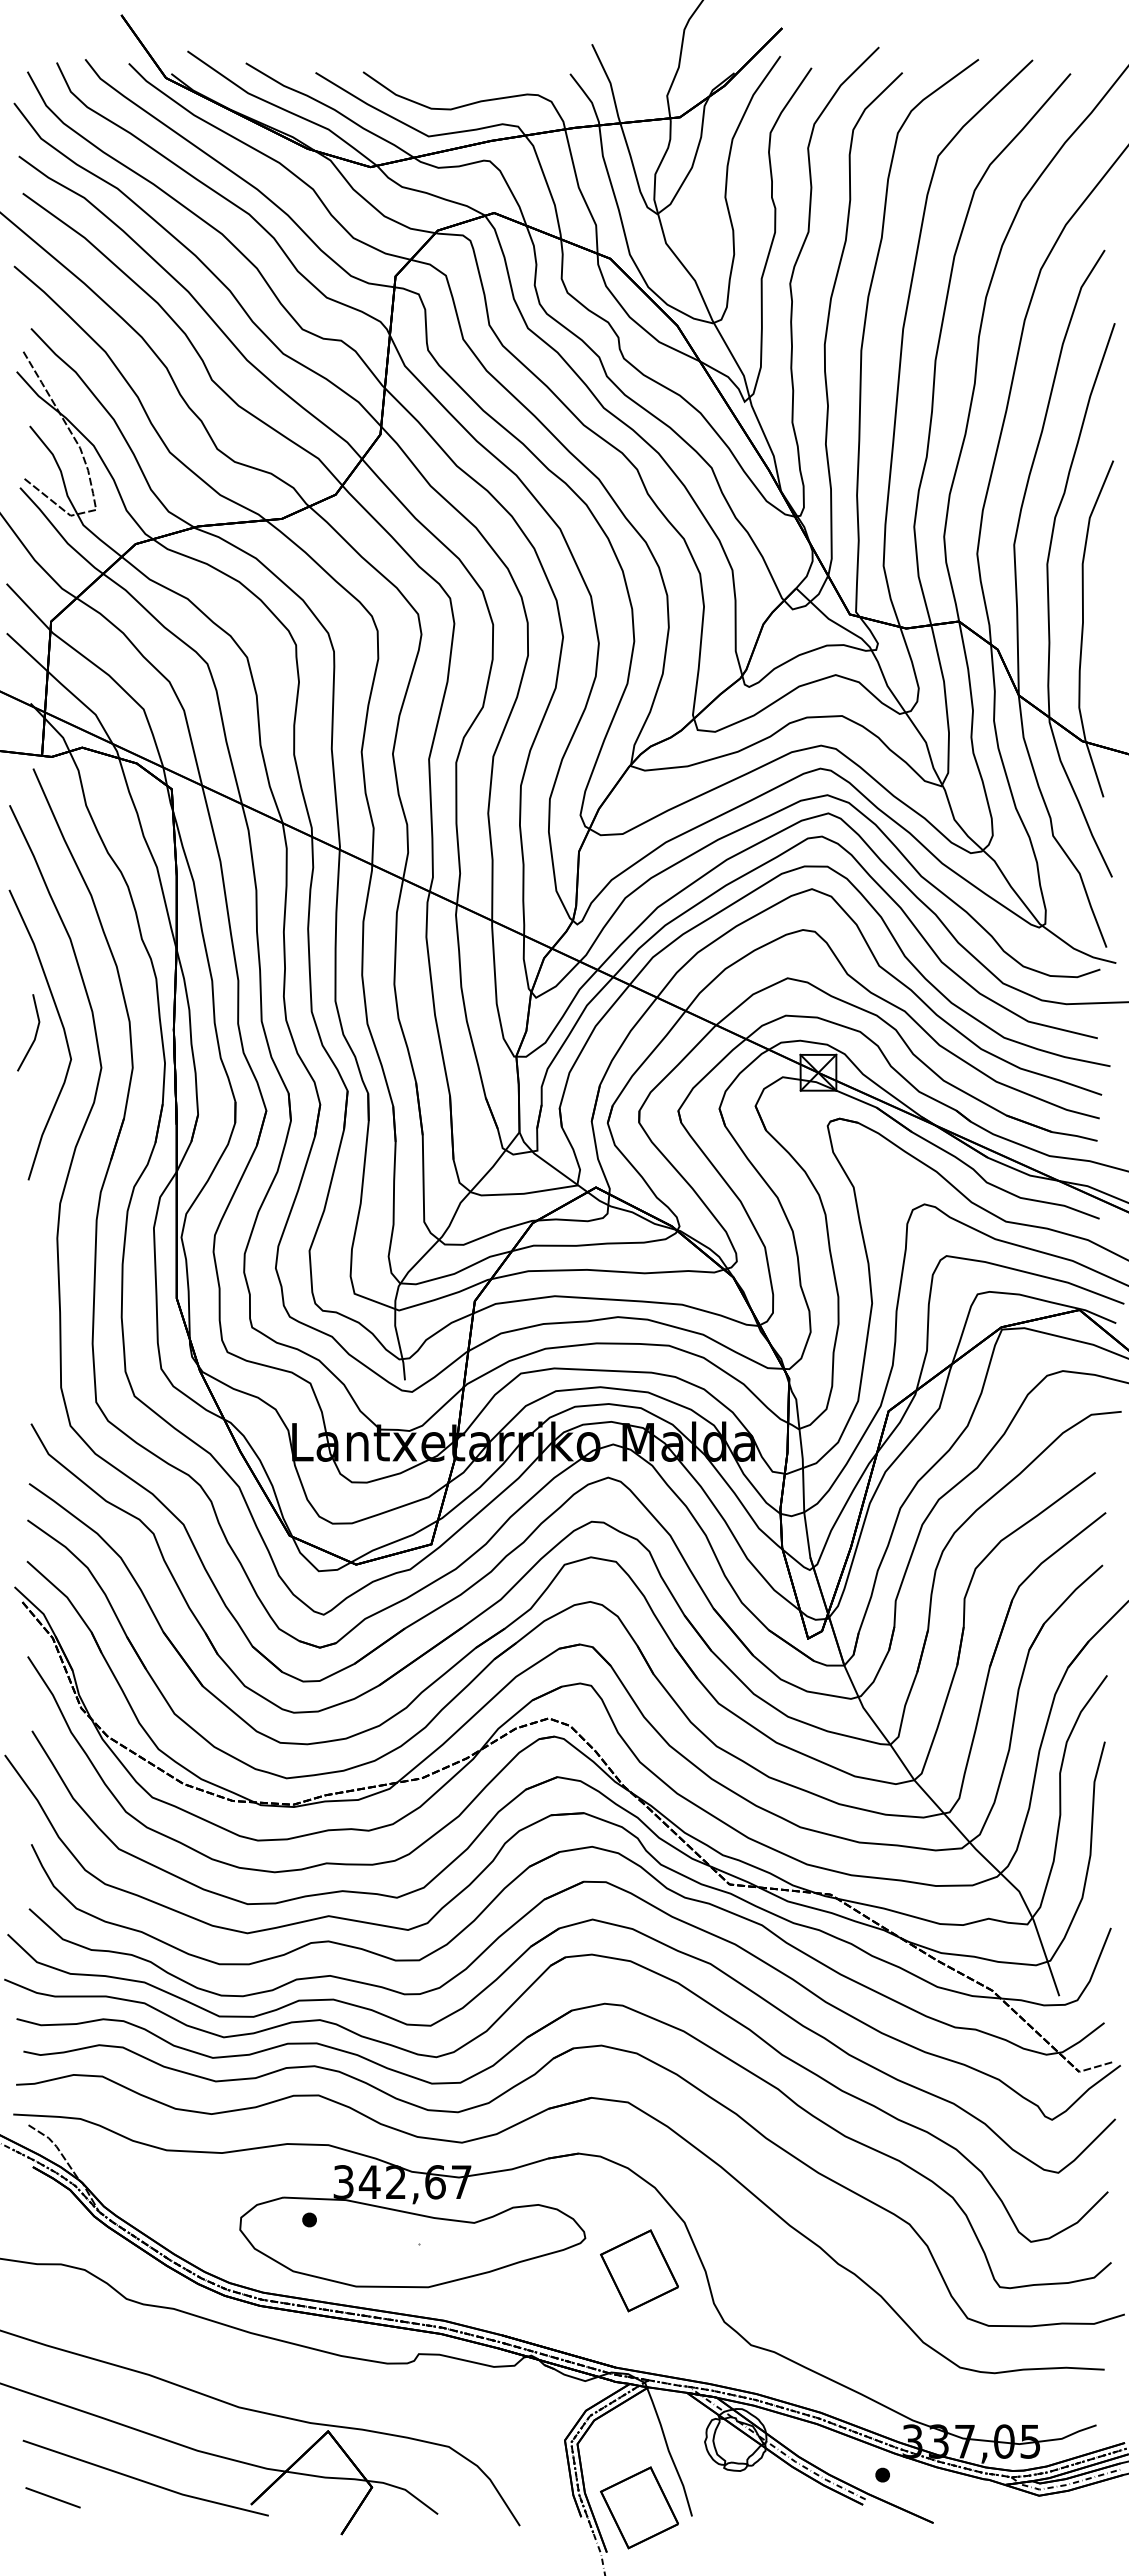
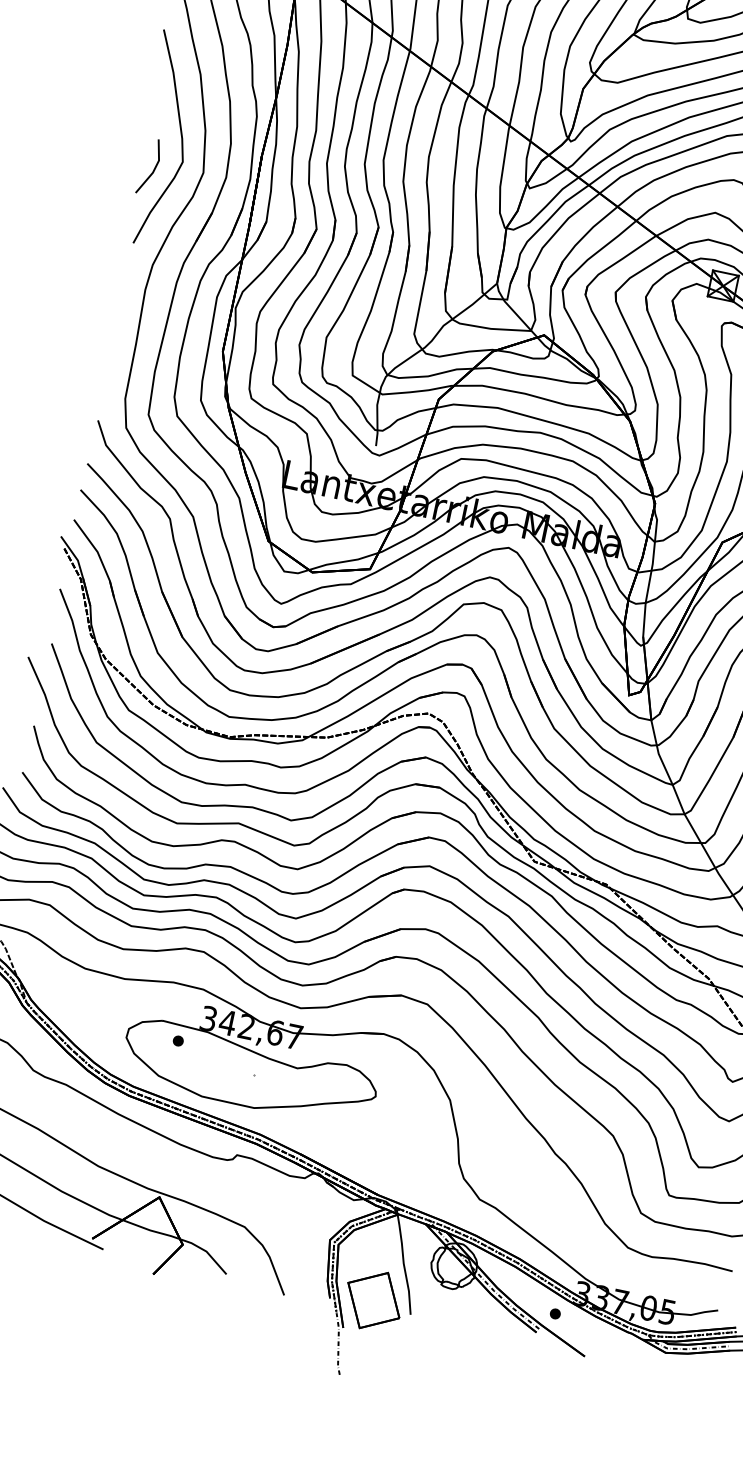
line: (35, 1032) -> (154, 167), moved
part: (639, 2270) -> (410, 1128), removed

